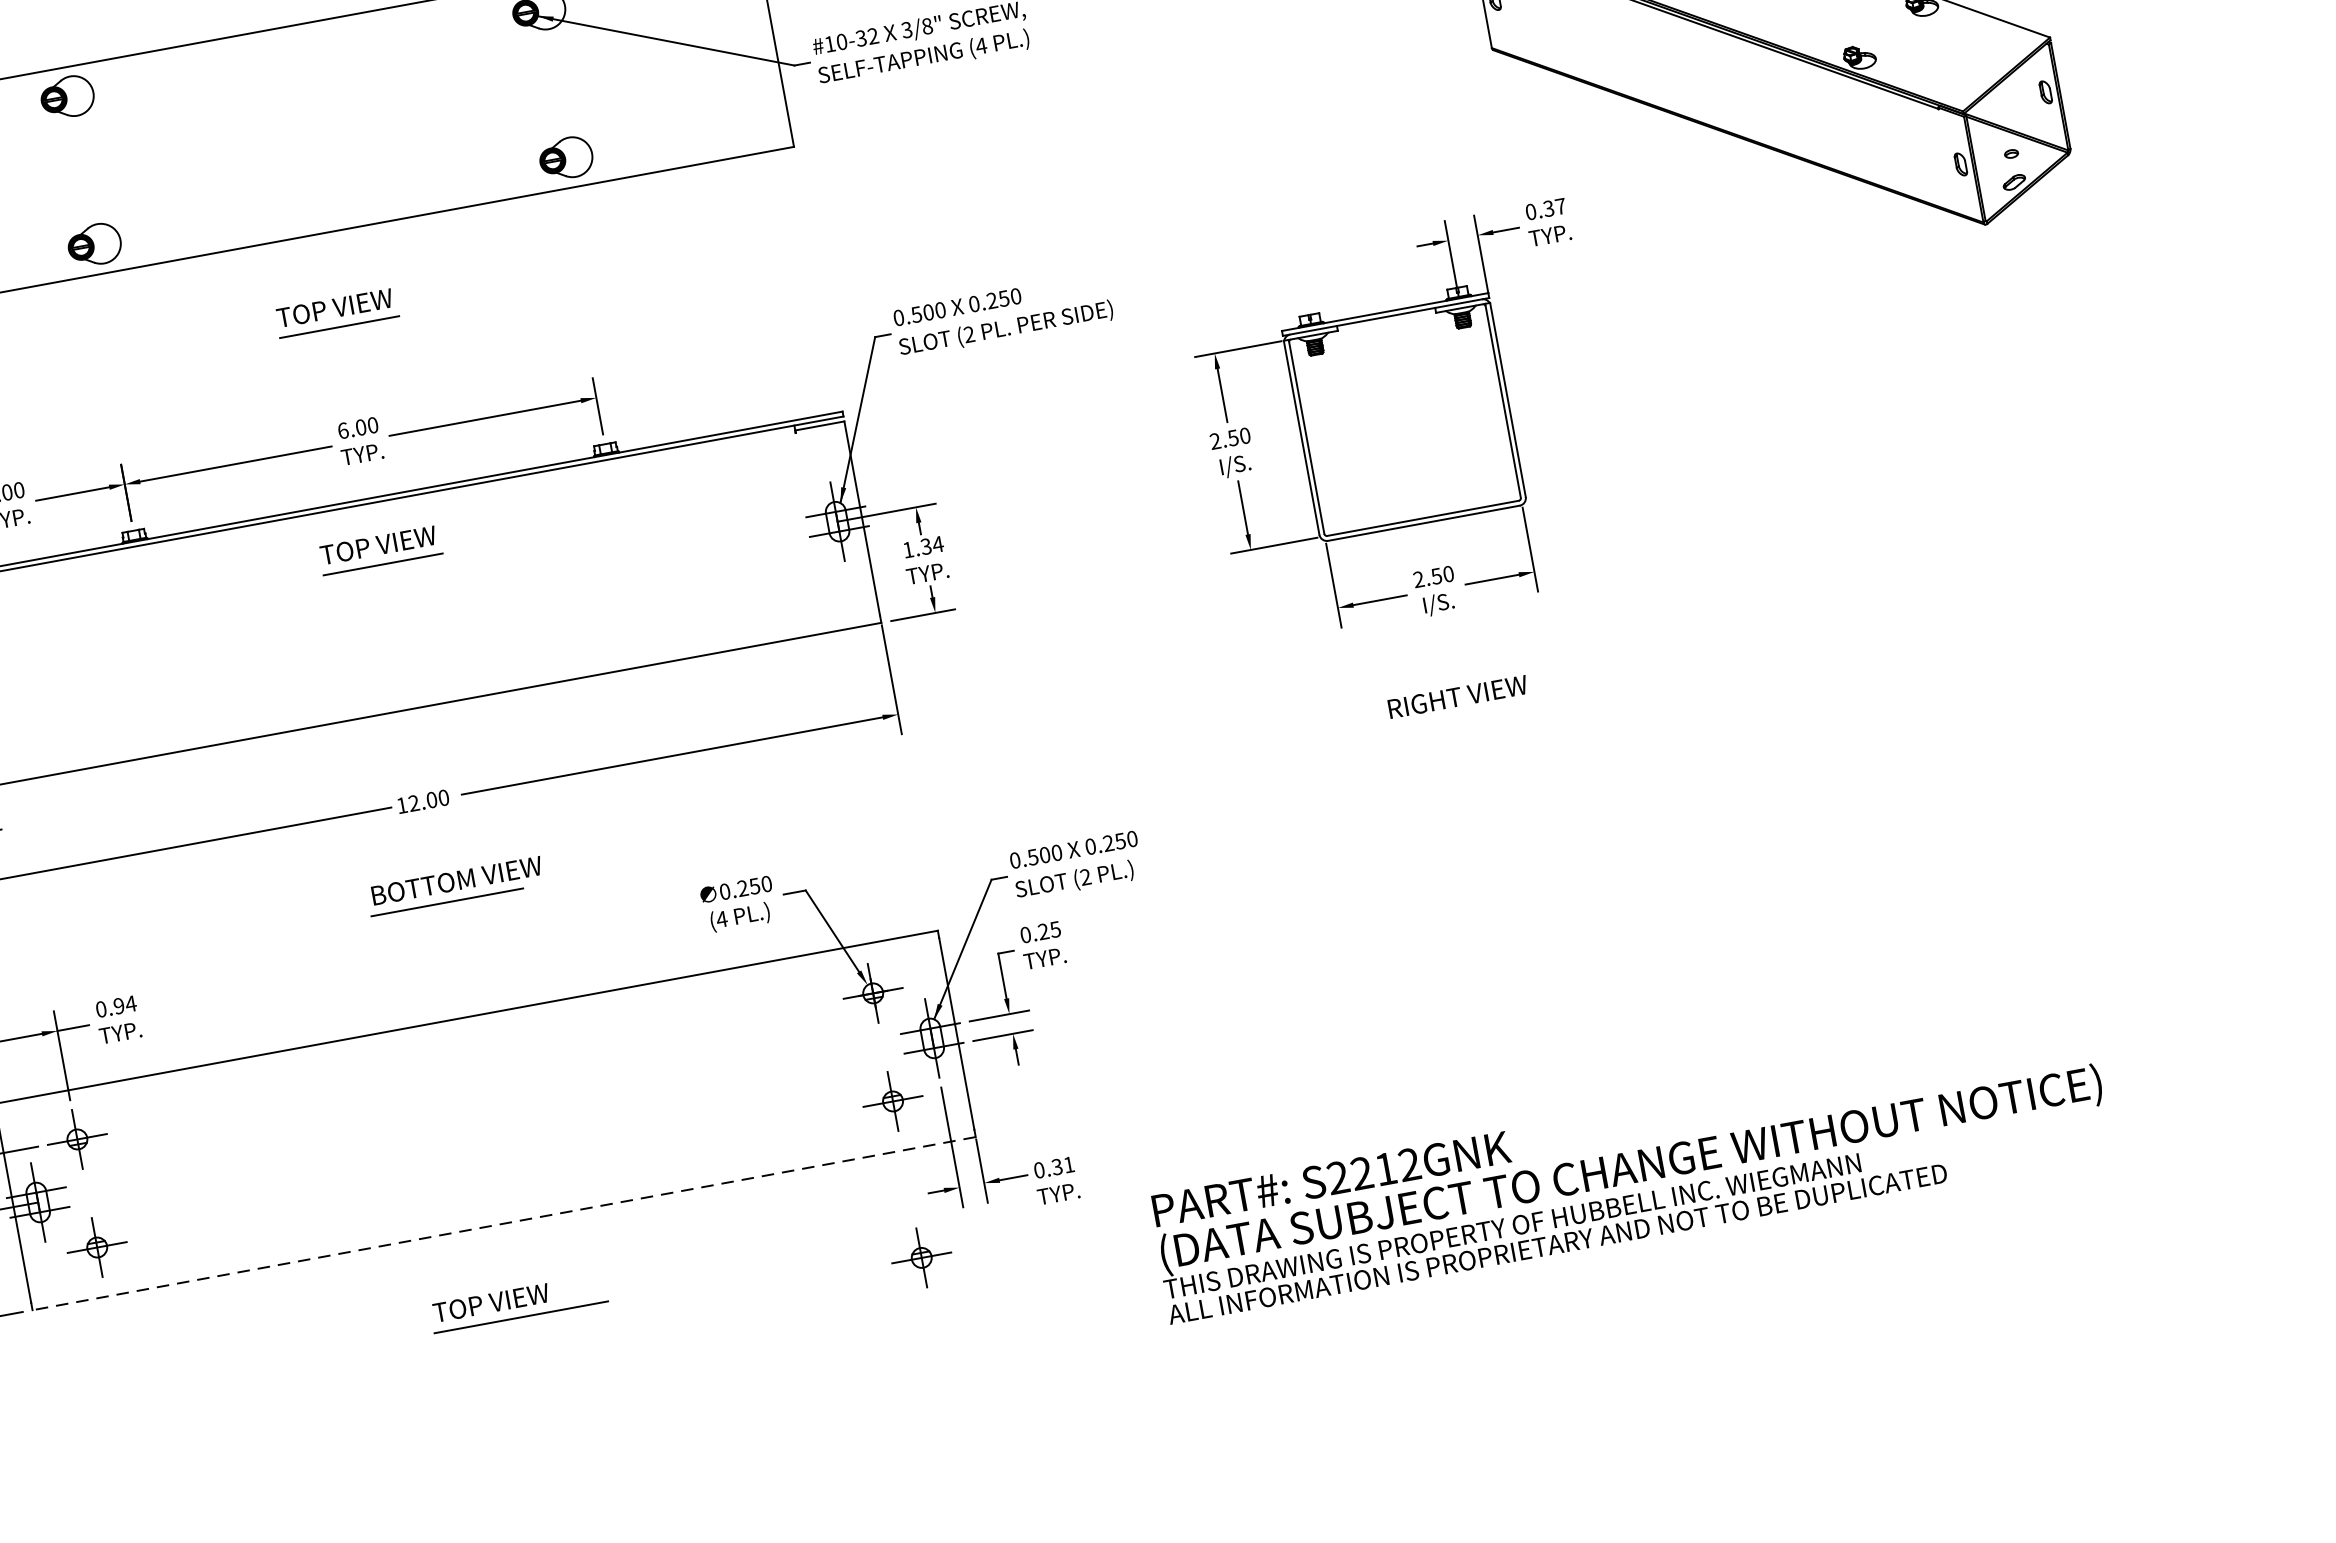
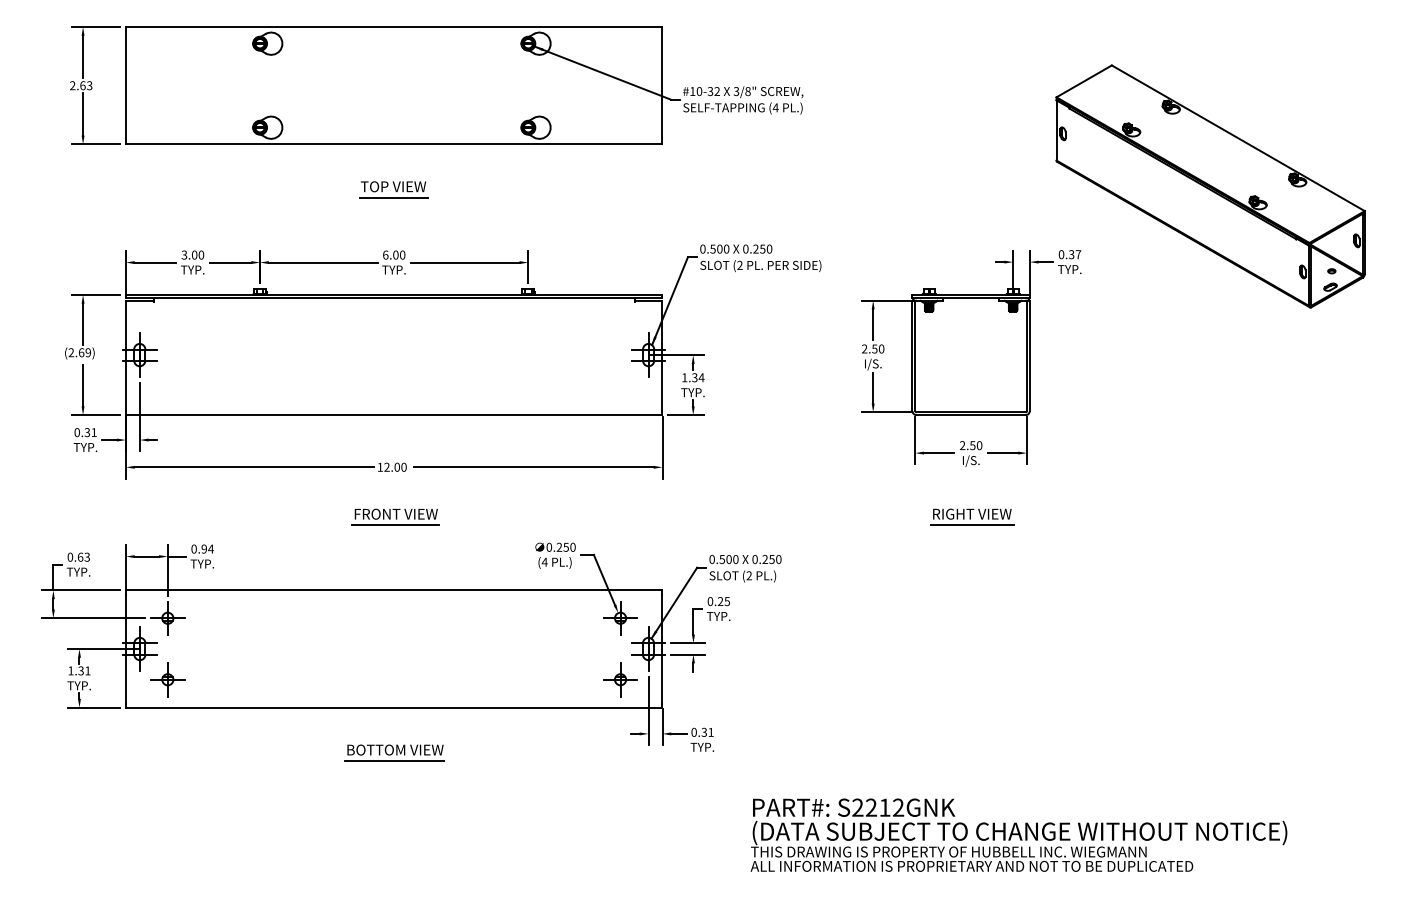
part: (379, 550) -> (393, 324), removed
line: (1461, 716) -> (972, 525), added
text: (457, 879) -> (403, 513), BOTTOM VIEW -> FRONT VIEW
text: (1629, 1173) -> (1018, 834), moved
line: (502, 1223) -> (393, 707), dashed -> solid
part: (921, 1257) -> (620, 768), removed
text: (518, 1297) -> (394, 749), TOP VIEW -> BOTTOM VIEW

